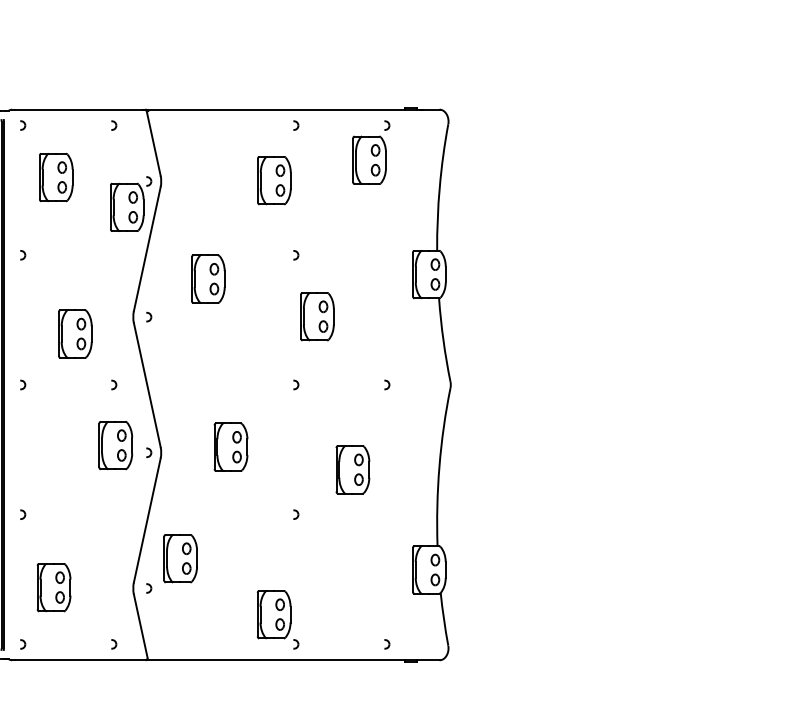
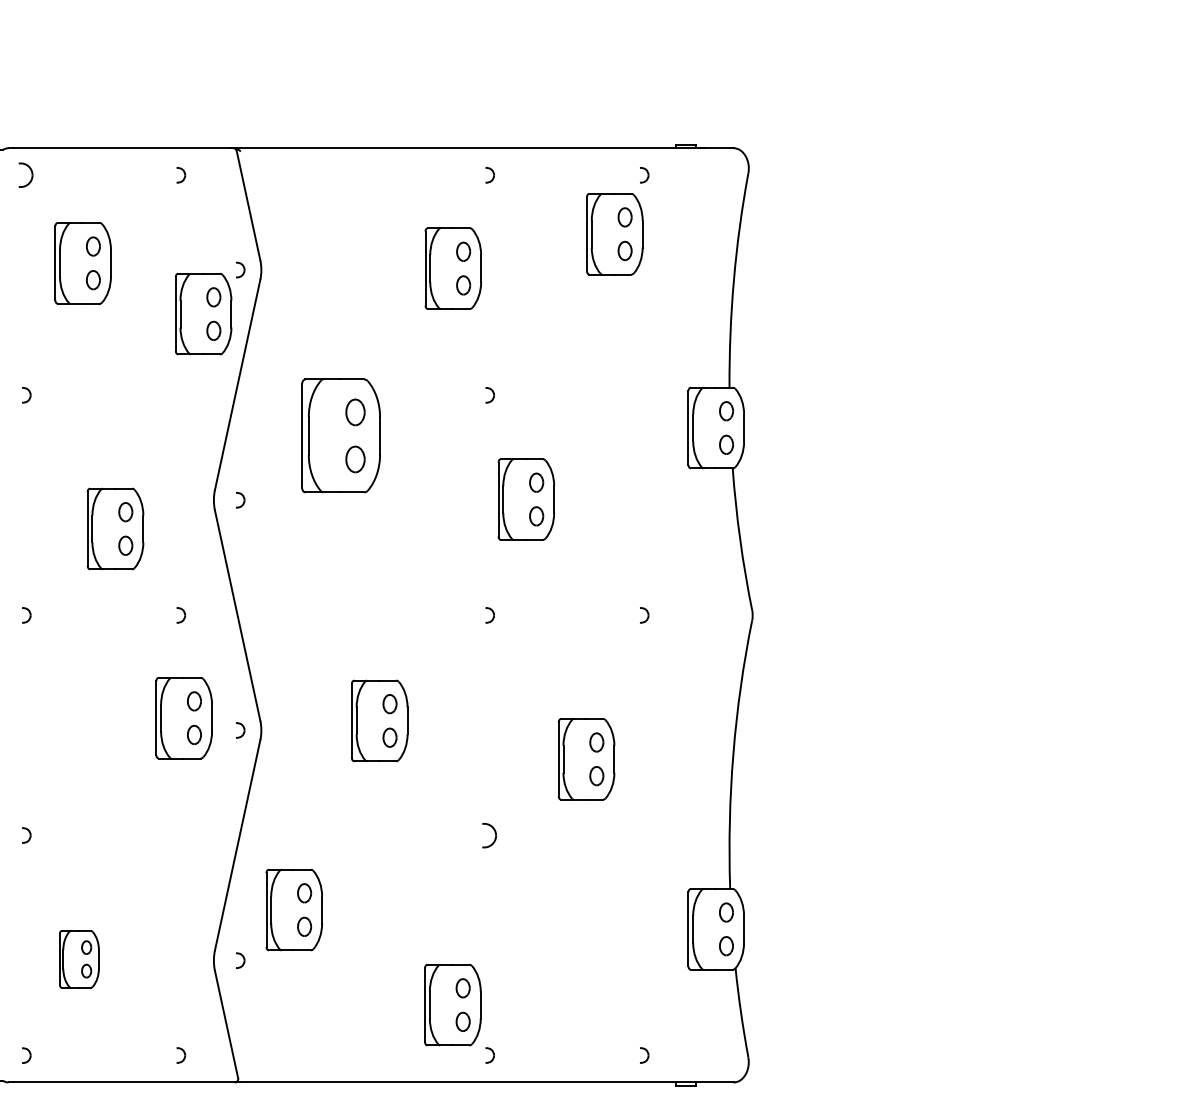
part: (23, 125) -> (27, 175), size x1.6
part: (208, 278) -> (341, 434), size x1.4
part: (296, 514) -> (490, 835), size x1.6
part: (53, 587) -> (78, 959), size x0.7

